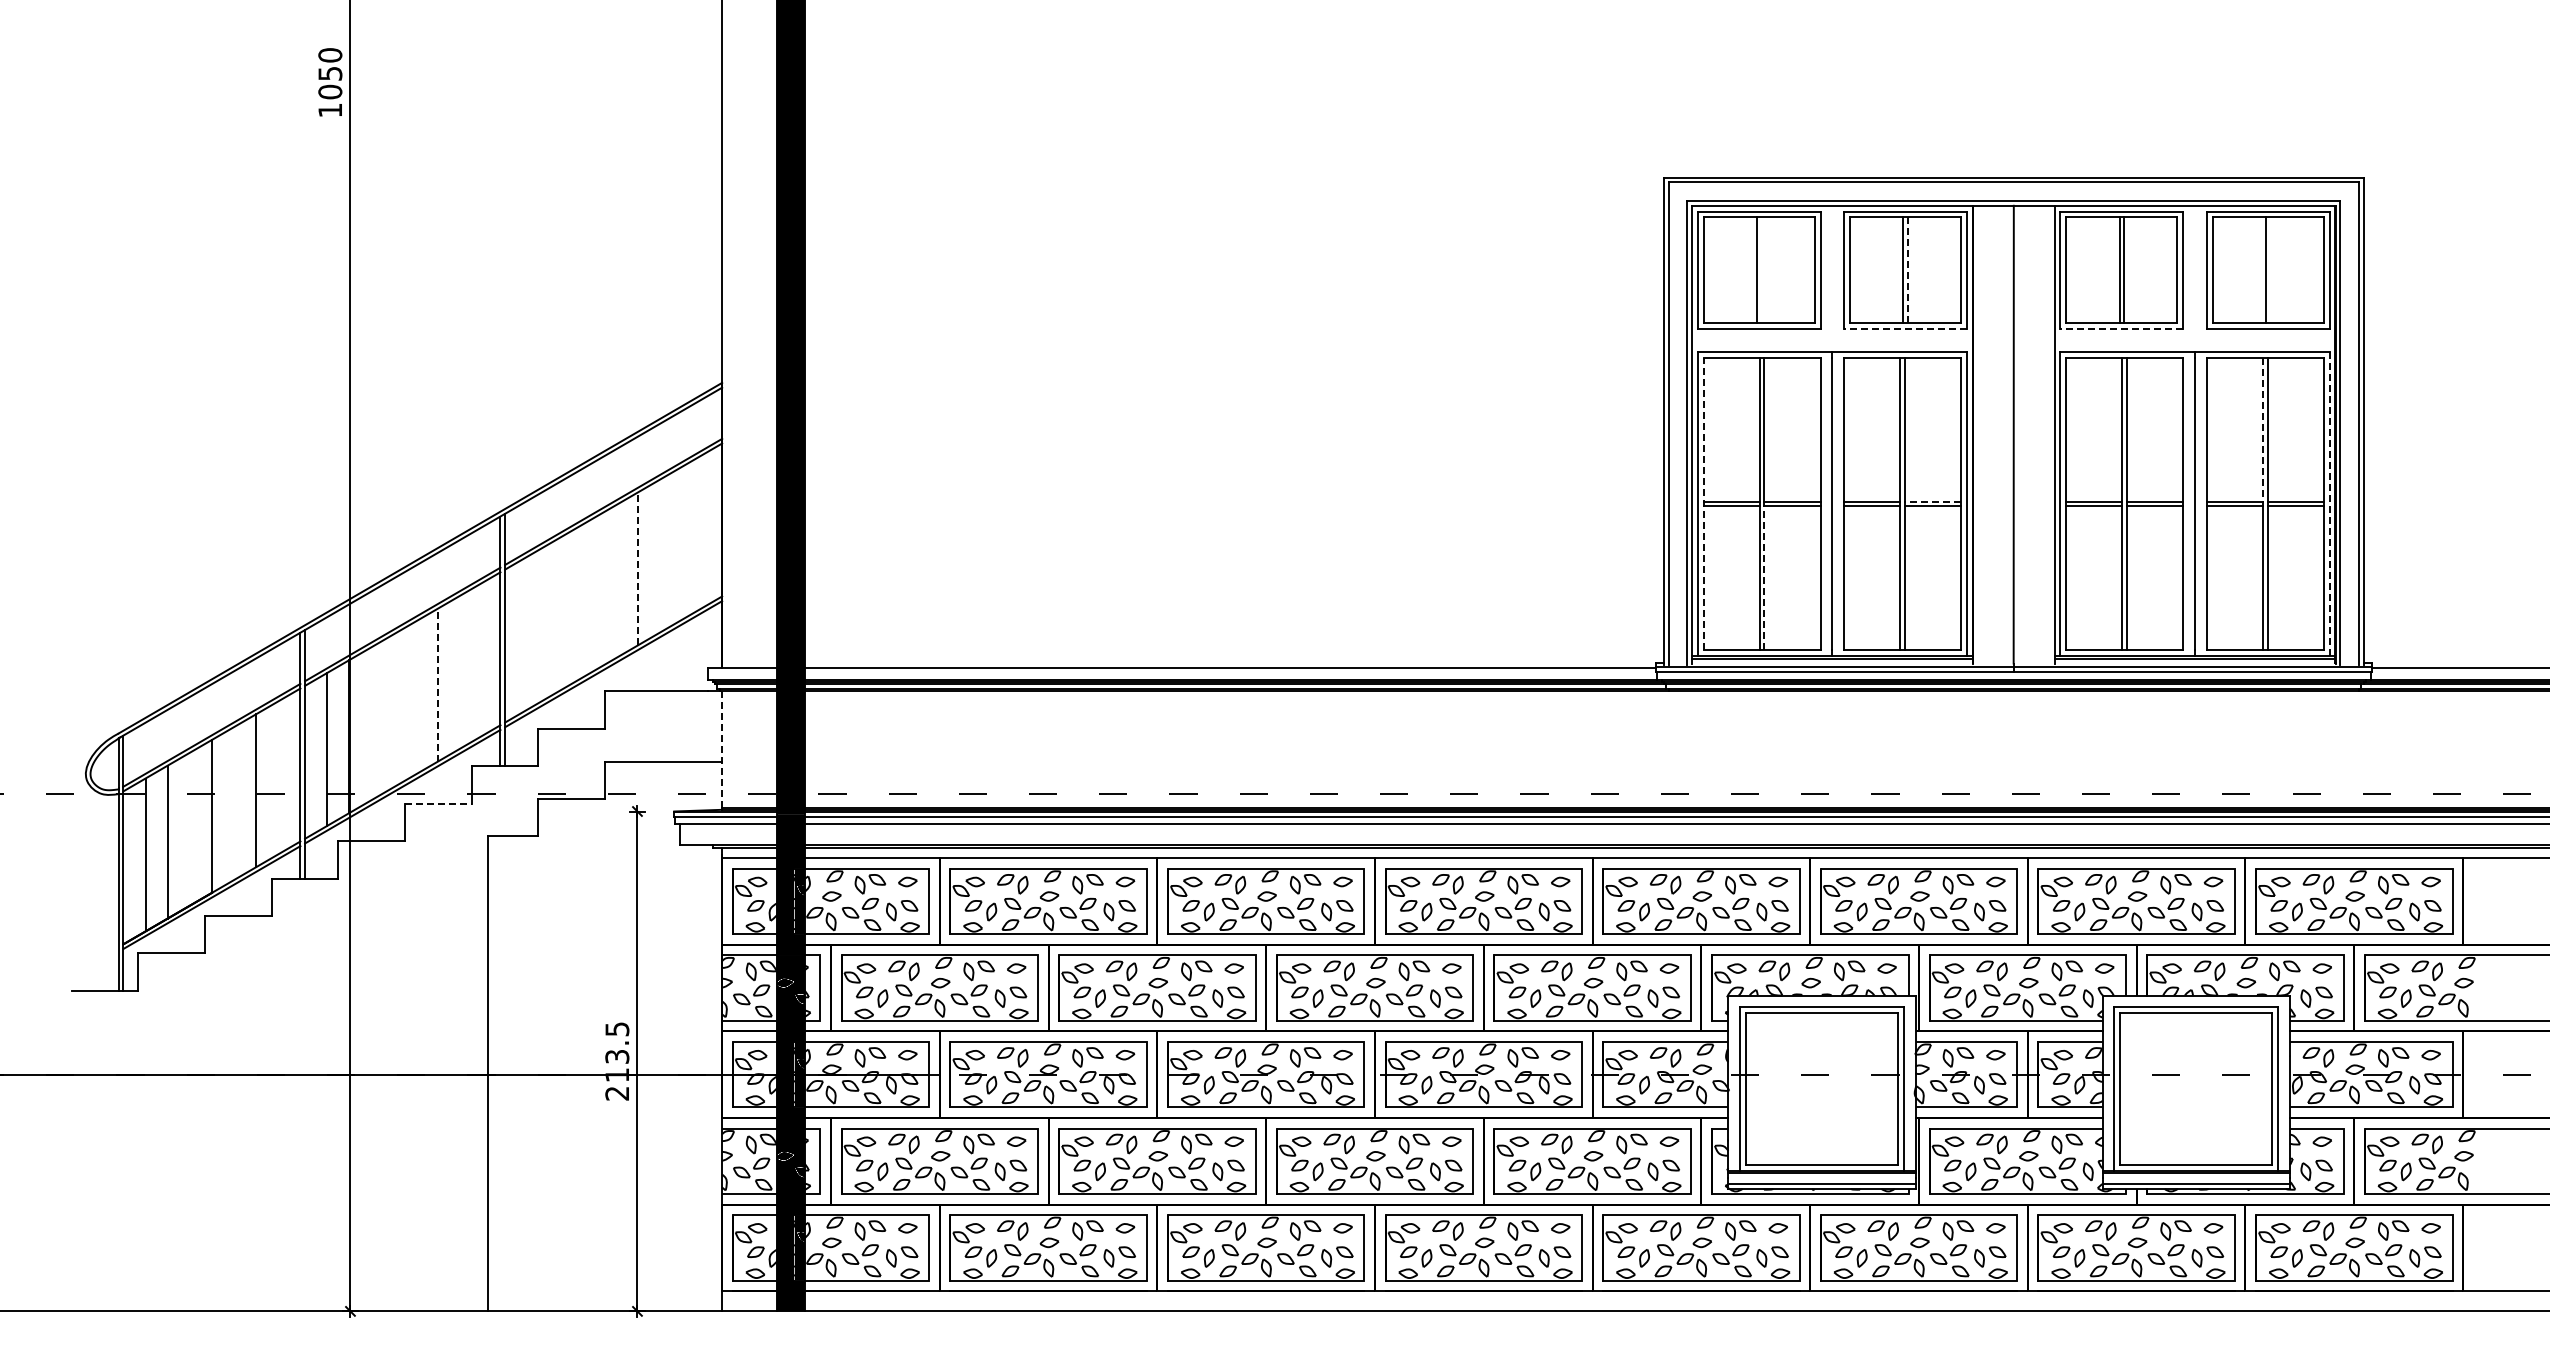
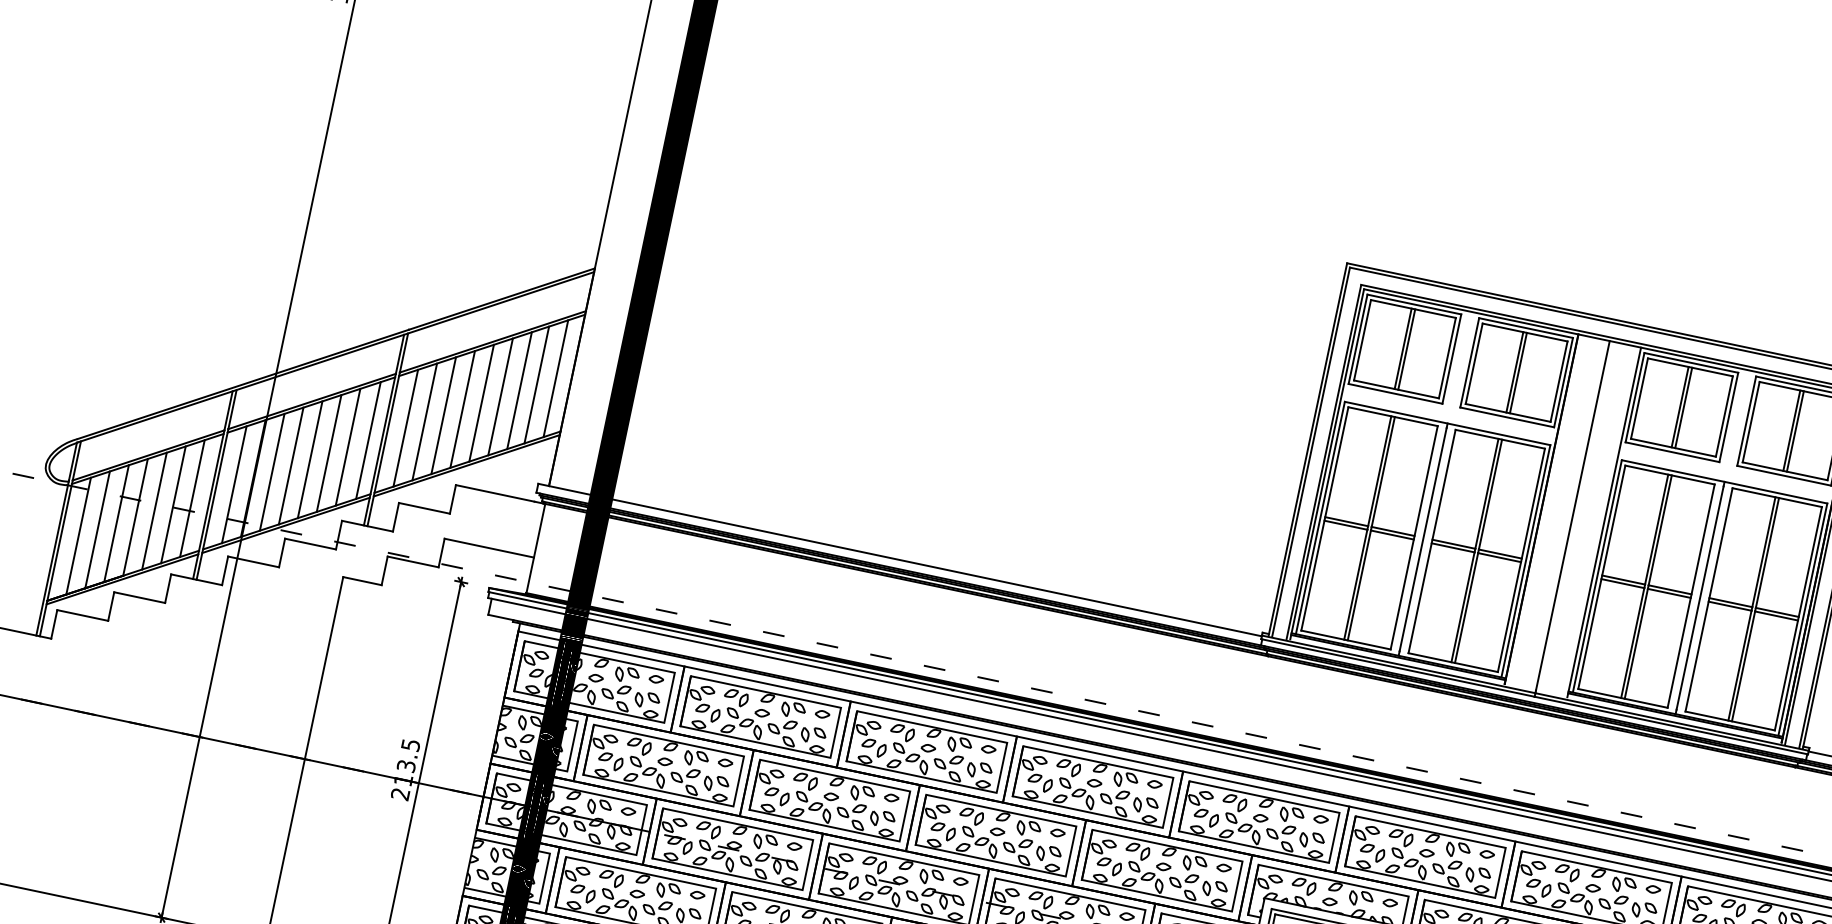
line: (1761, 269) -> (1406, 349), added
line: (2270, 269) -> (1795, 431), added
line: (1907, 270) -> (1518, 373), dashed -> solid
line: (1904, 328) -> (1506, 417), dashed -> solid
line: (2121, 328) -> (1672, 452), dashed -> solid
line: (2262, 429) -> (1763, 551), dashed -> solid
line: (1932, 501) -> (1500, 553), dashed -> solid
line: (1703, 503) -> (1324, 518), dashed -> solid
line: (2329, 504) -> (1802, 619), dashed -> solid
line: (702, 531) -> (555, 378), added
line: (680, 543) -> (537, 384), added
line: (659, 555) -> (519, 390), added
line: (637, 568) -> (500, 396), dashed -> solid
line: (1764, 578) -> (1359, 585), dashed -> solid
line: (615, 581) -> (481, 402), added
line: (593, 594) -> (462, 409), added
line: (571, 607) -> (443, 415), added
line: (549, 619) -> (424, 421), added
line: (527, 632) -> (406, 427), added
line: (483, 658) -> (368, 440), added
line: (459, 671) -> (347, 446), added
line: (437, 684) -> (328, 452), dashed -> solid
line: (415, 697) -> (310, 459), added
line: (393, 710) -> (291, 465), added
line: (371, 723) -> (272, 472), added
line: (722, 749) -> (536, 548), dashed -> solid
line: (278, 777) -> (192, 498), added
line: (234, 803) -> (154, 511), added
line: (438, 803) -> (310, 543), dashed -> solid
line: (189, 828) -> (116, 522), added

